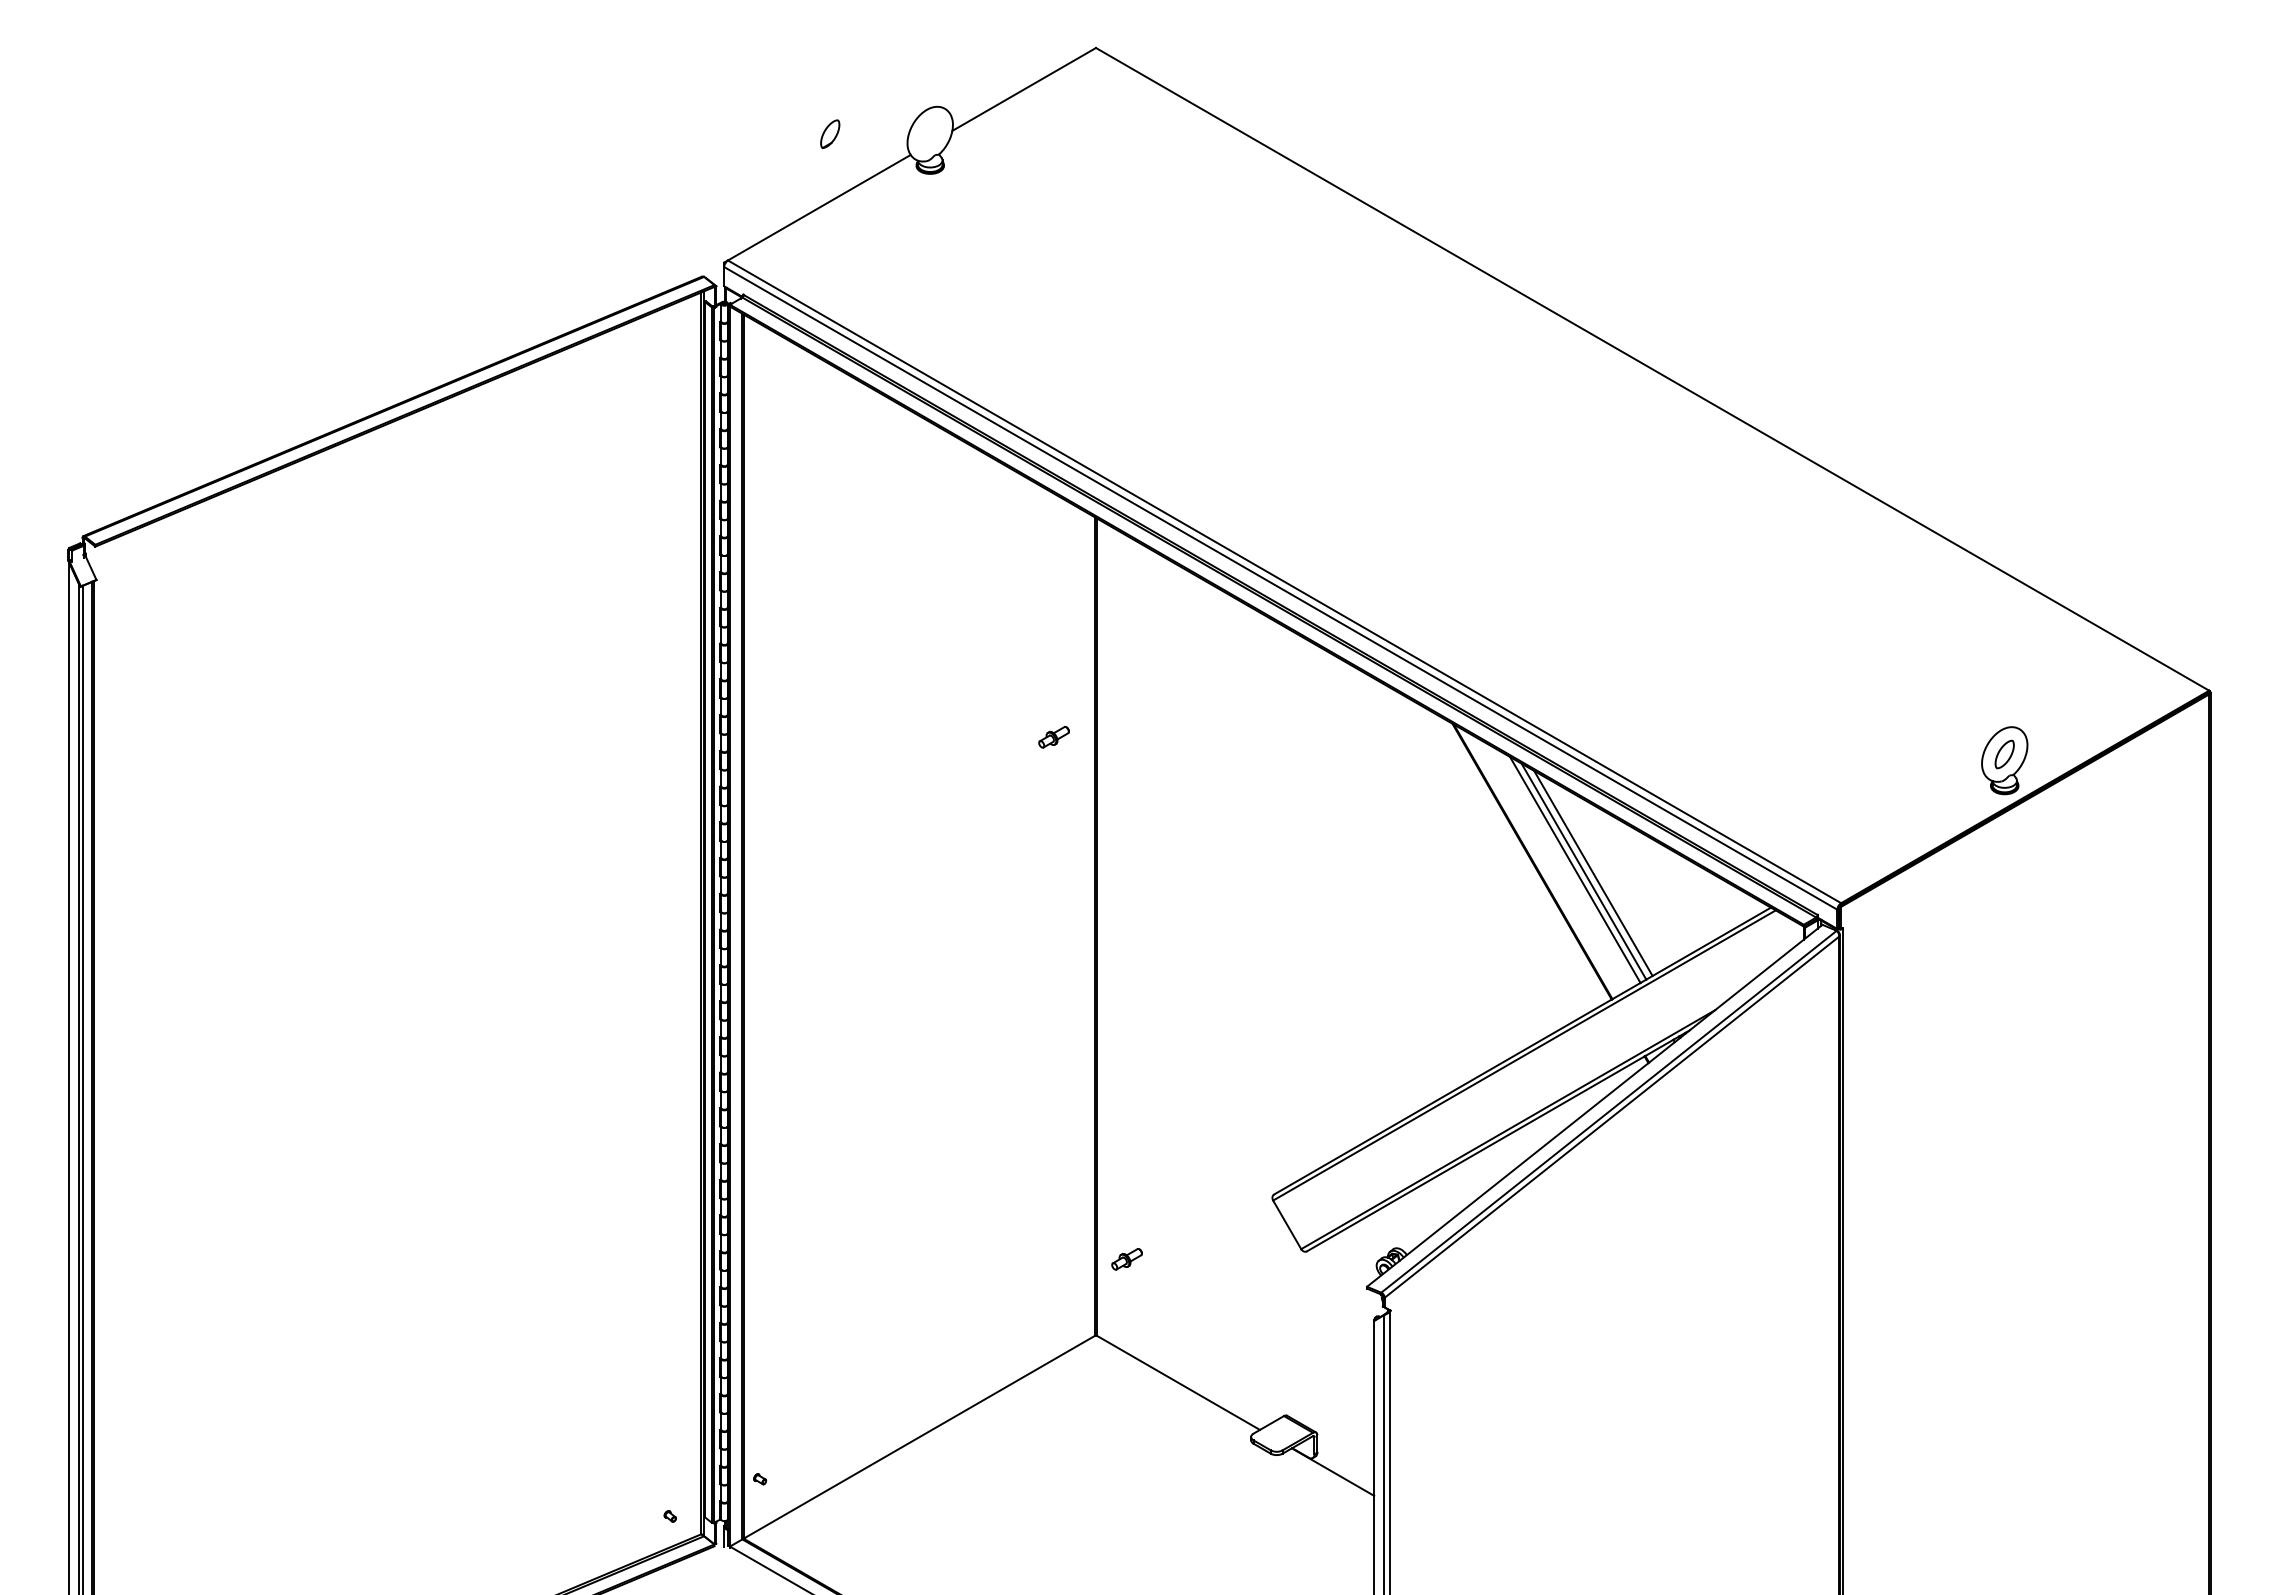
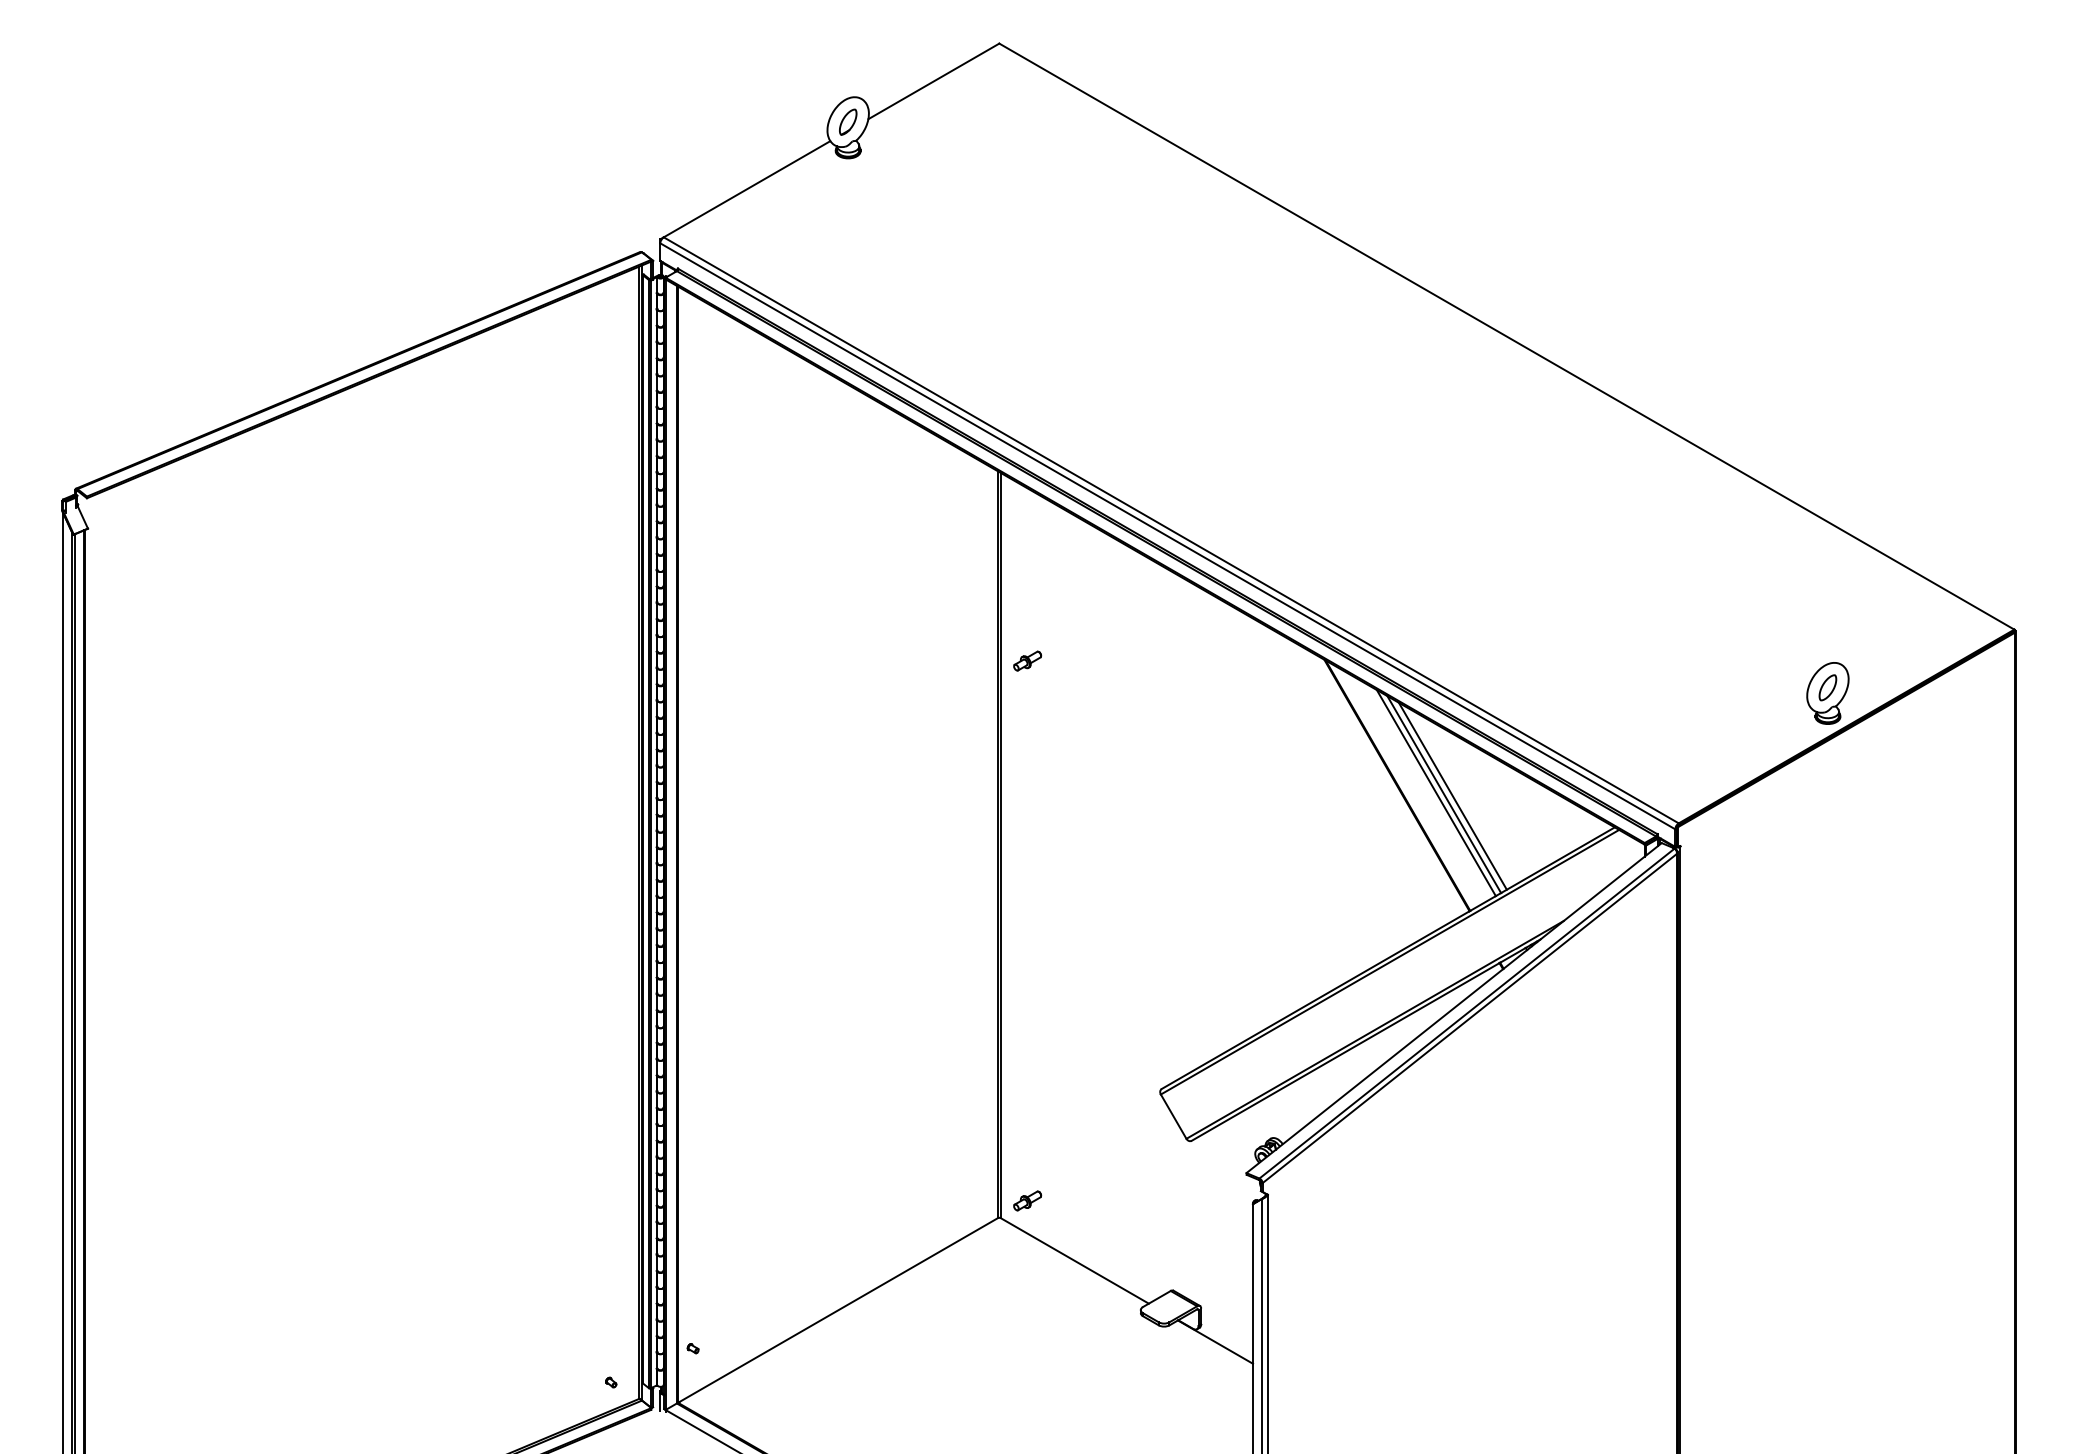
part: (830, 133) -> (848, 121), moved
part: (1053, 737) -> (1027, 661), moved
part: (1126, 1259) -> (1027, 1201), moved

